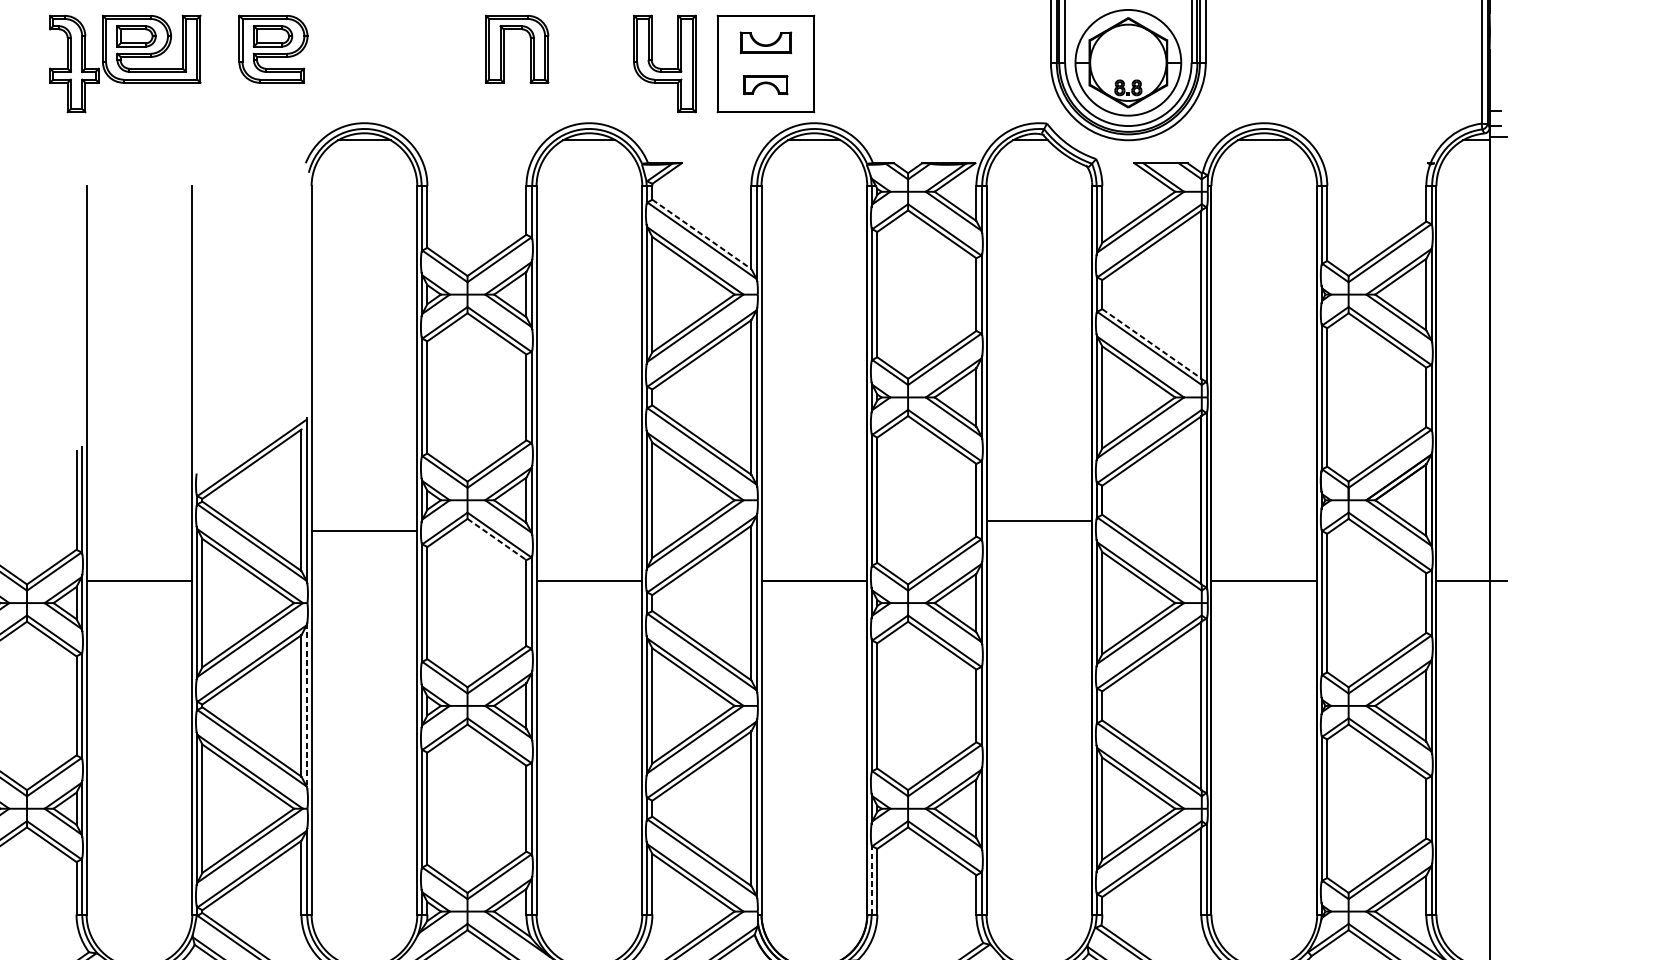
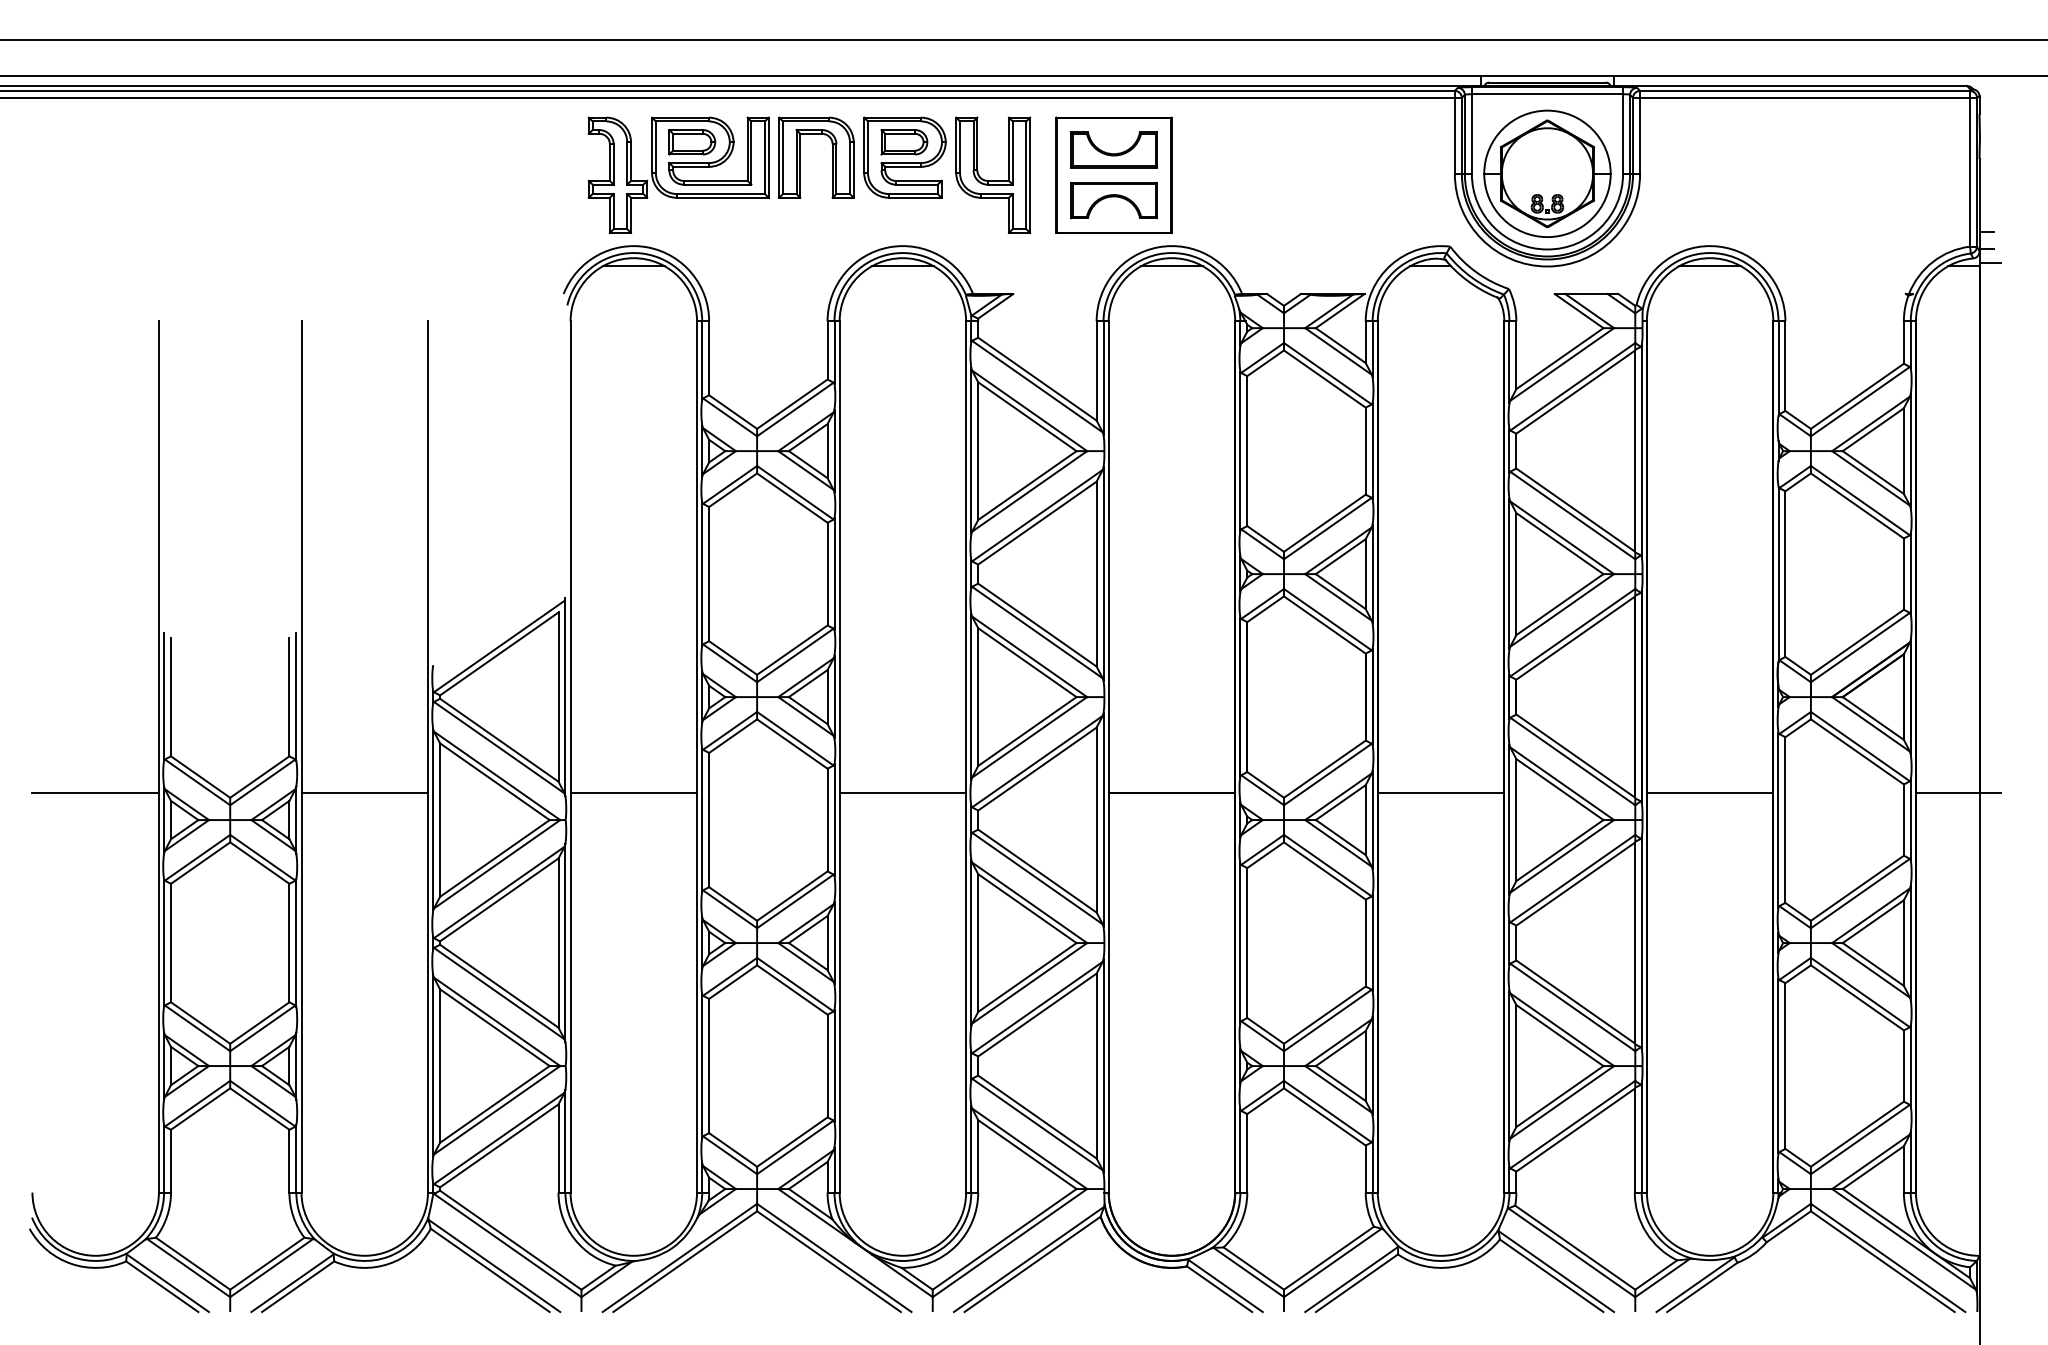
part: (765, 42) -> (1113, 149), size x1.43
part: (273, 49) -> (904, 157), moved
part: (125, 63) -> (678, 174), moved
part: (765, 85) -> (1113, 200), size x1.67
line: (701, 234) -> (1037, 379), dashed -> solid
line: (1151, 344) -> (1575, 510), dashed -> solid
line: (1038, 521) -> (1440, 793), moved
line: (364, 531) -> (633, 793), moved
line: (497, 539) -> (792, 744), dashed -> solid
line: (307, 706) -> (565, 943), dashed -> solid
line: (871, 880) -> (1240, 1151), dashed -> solid

